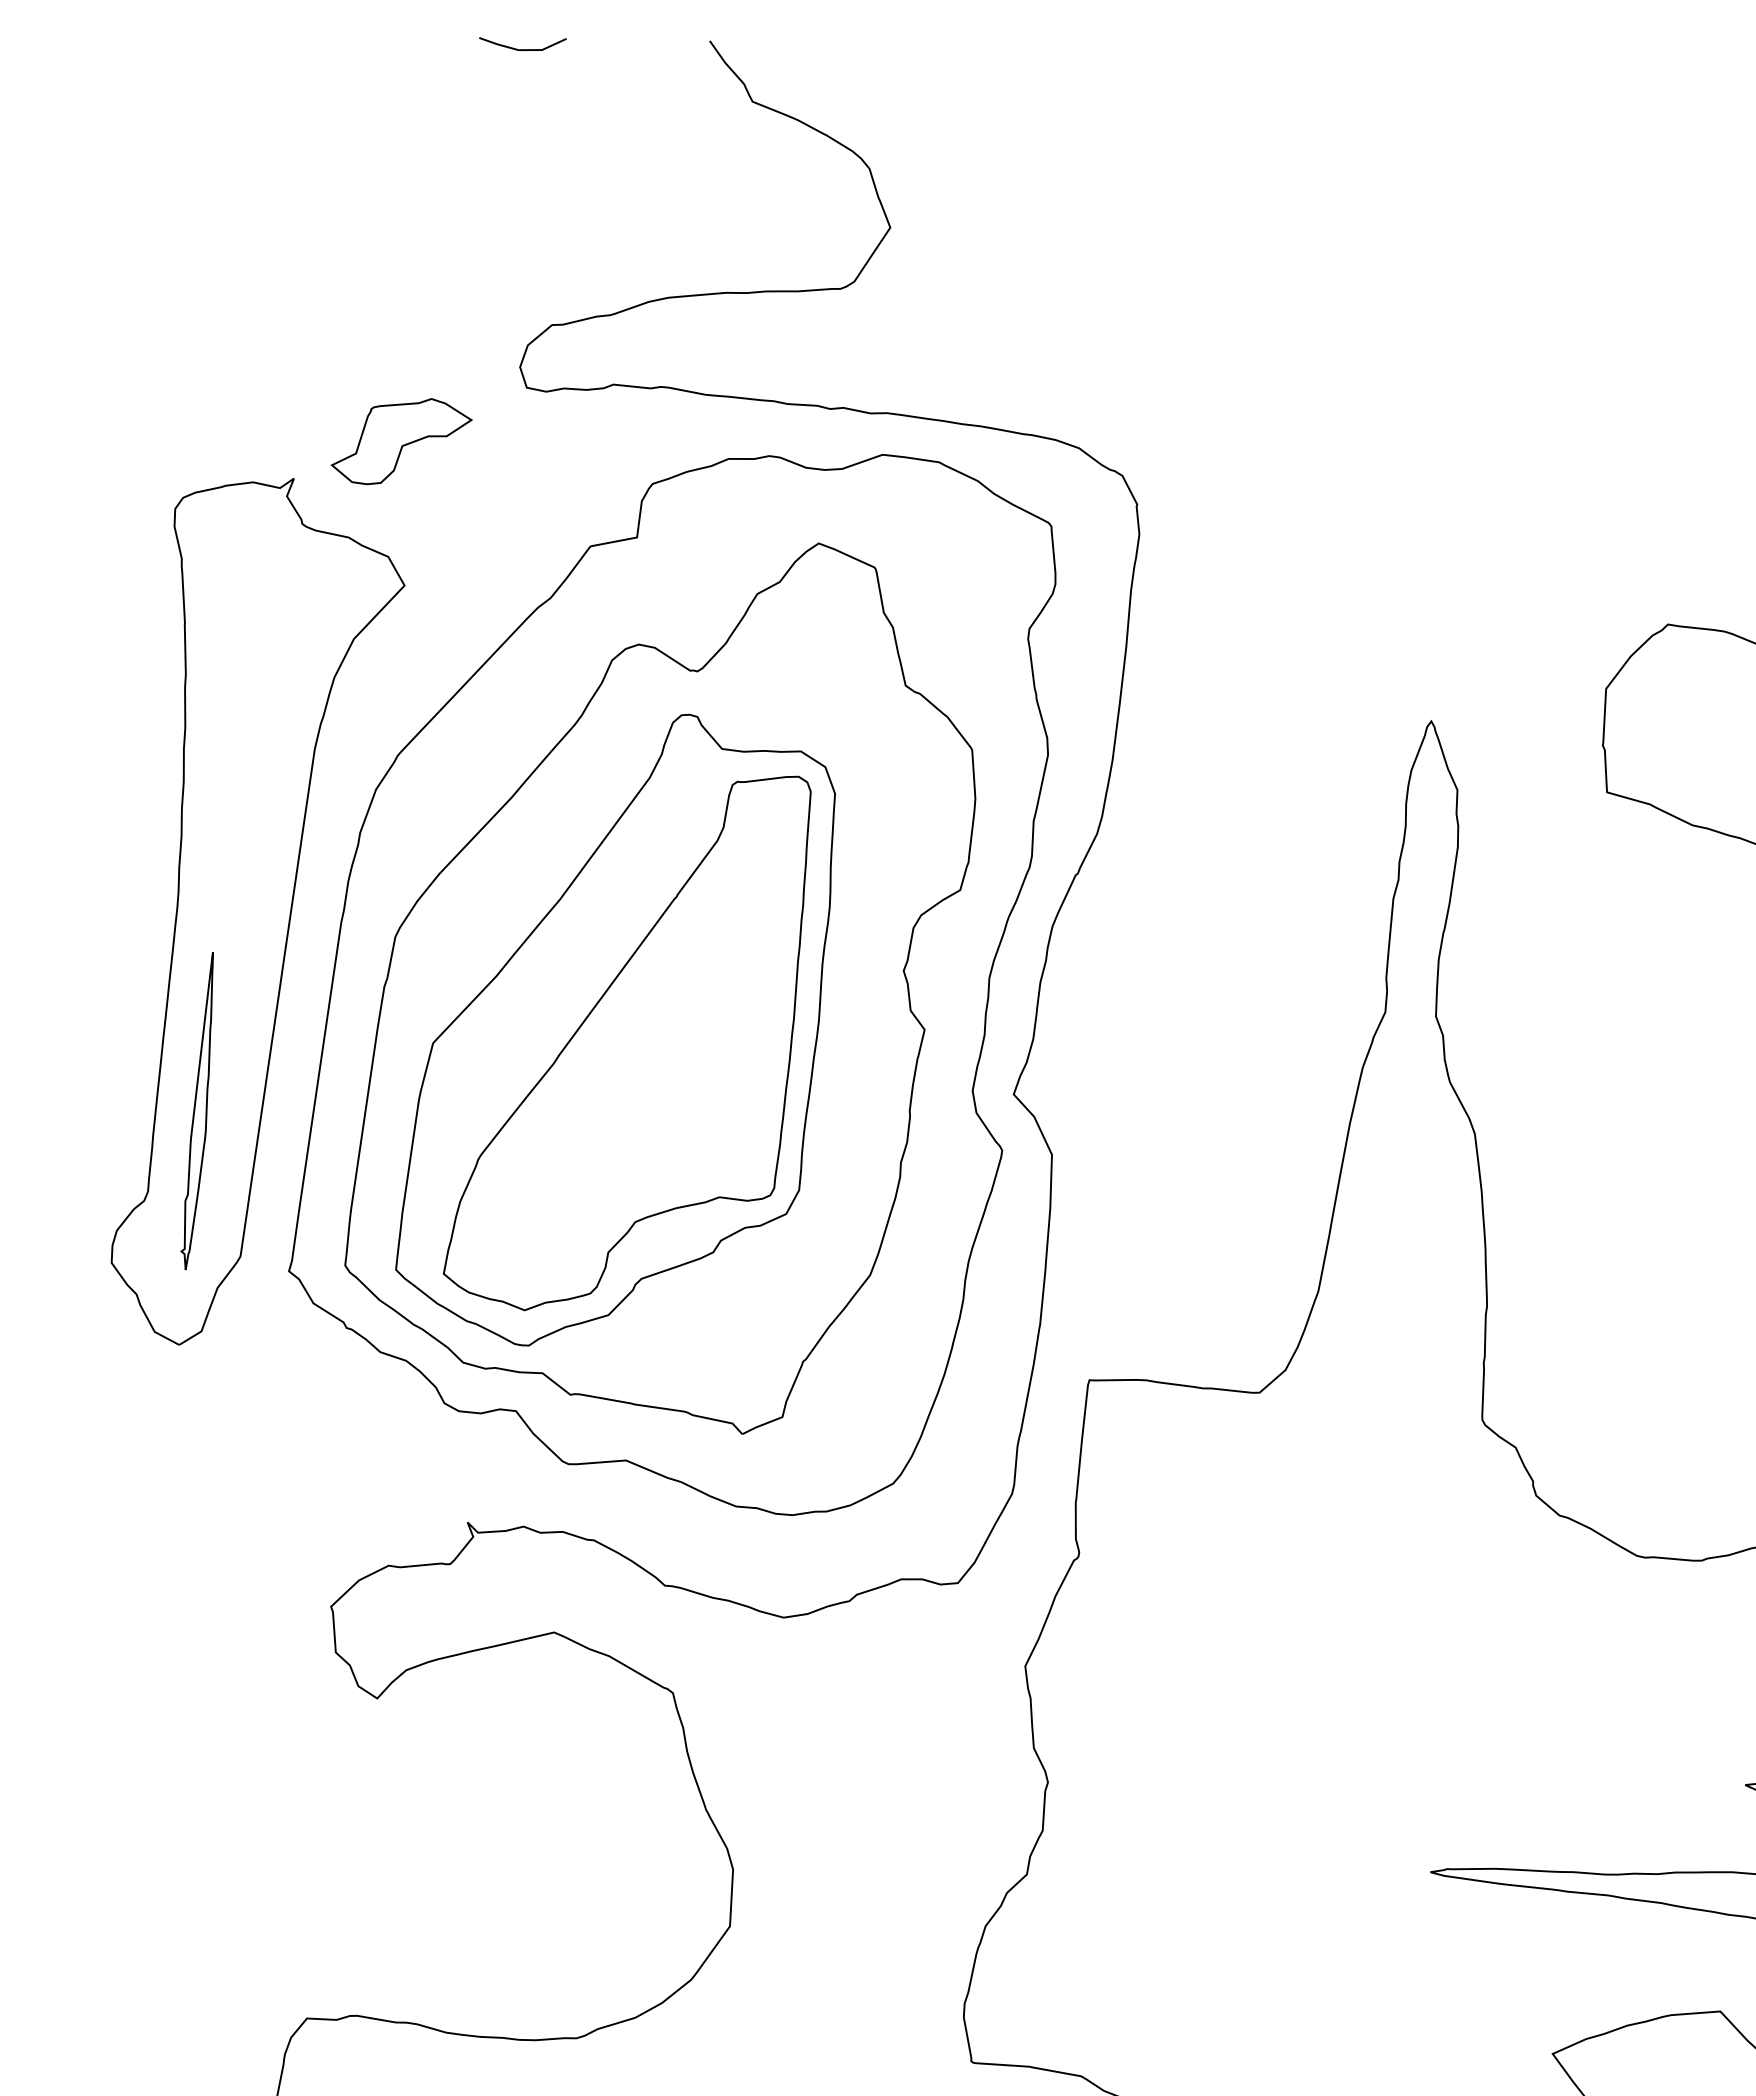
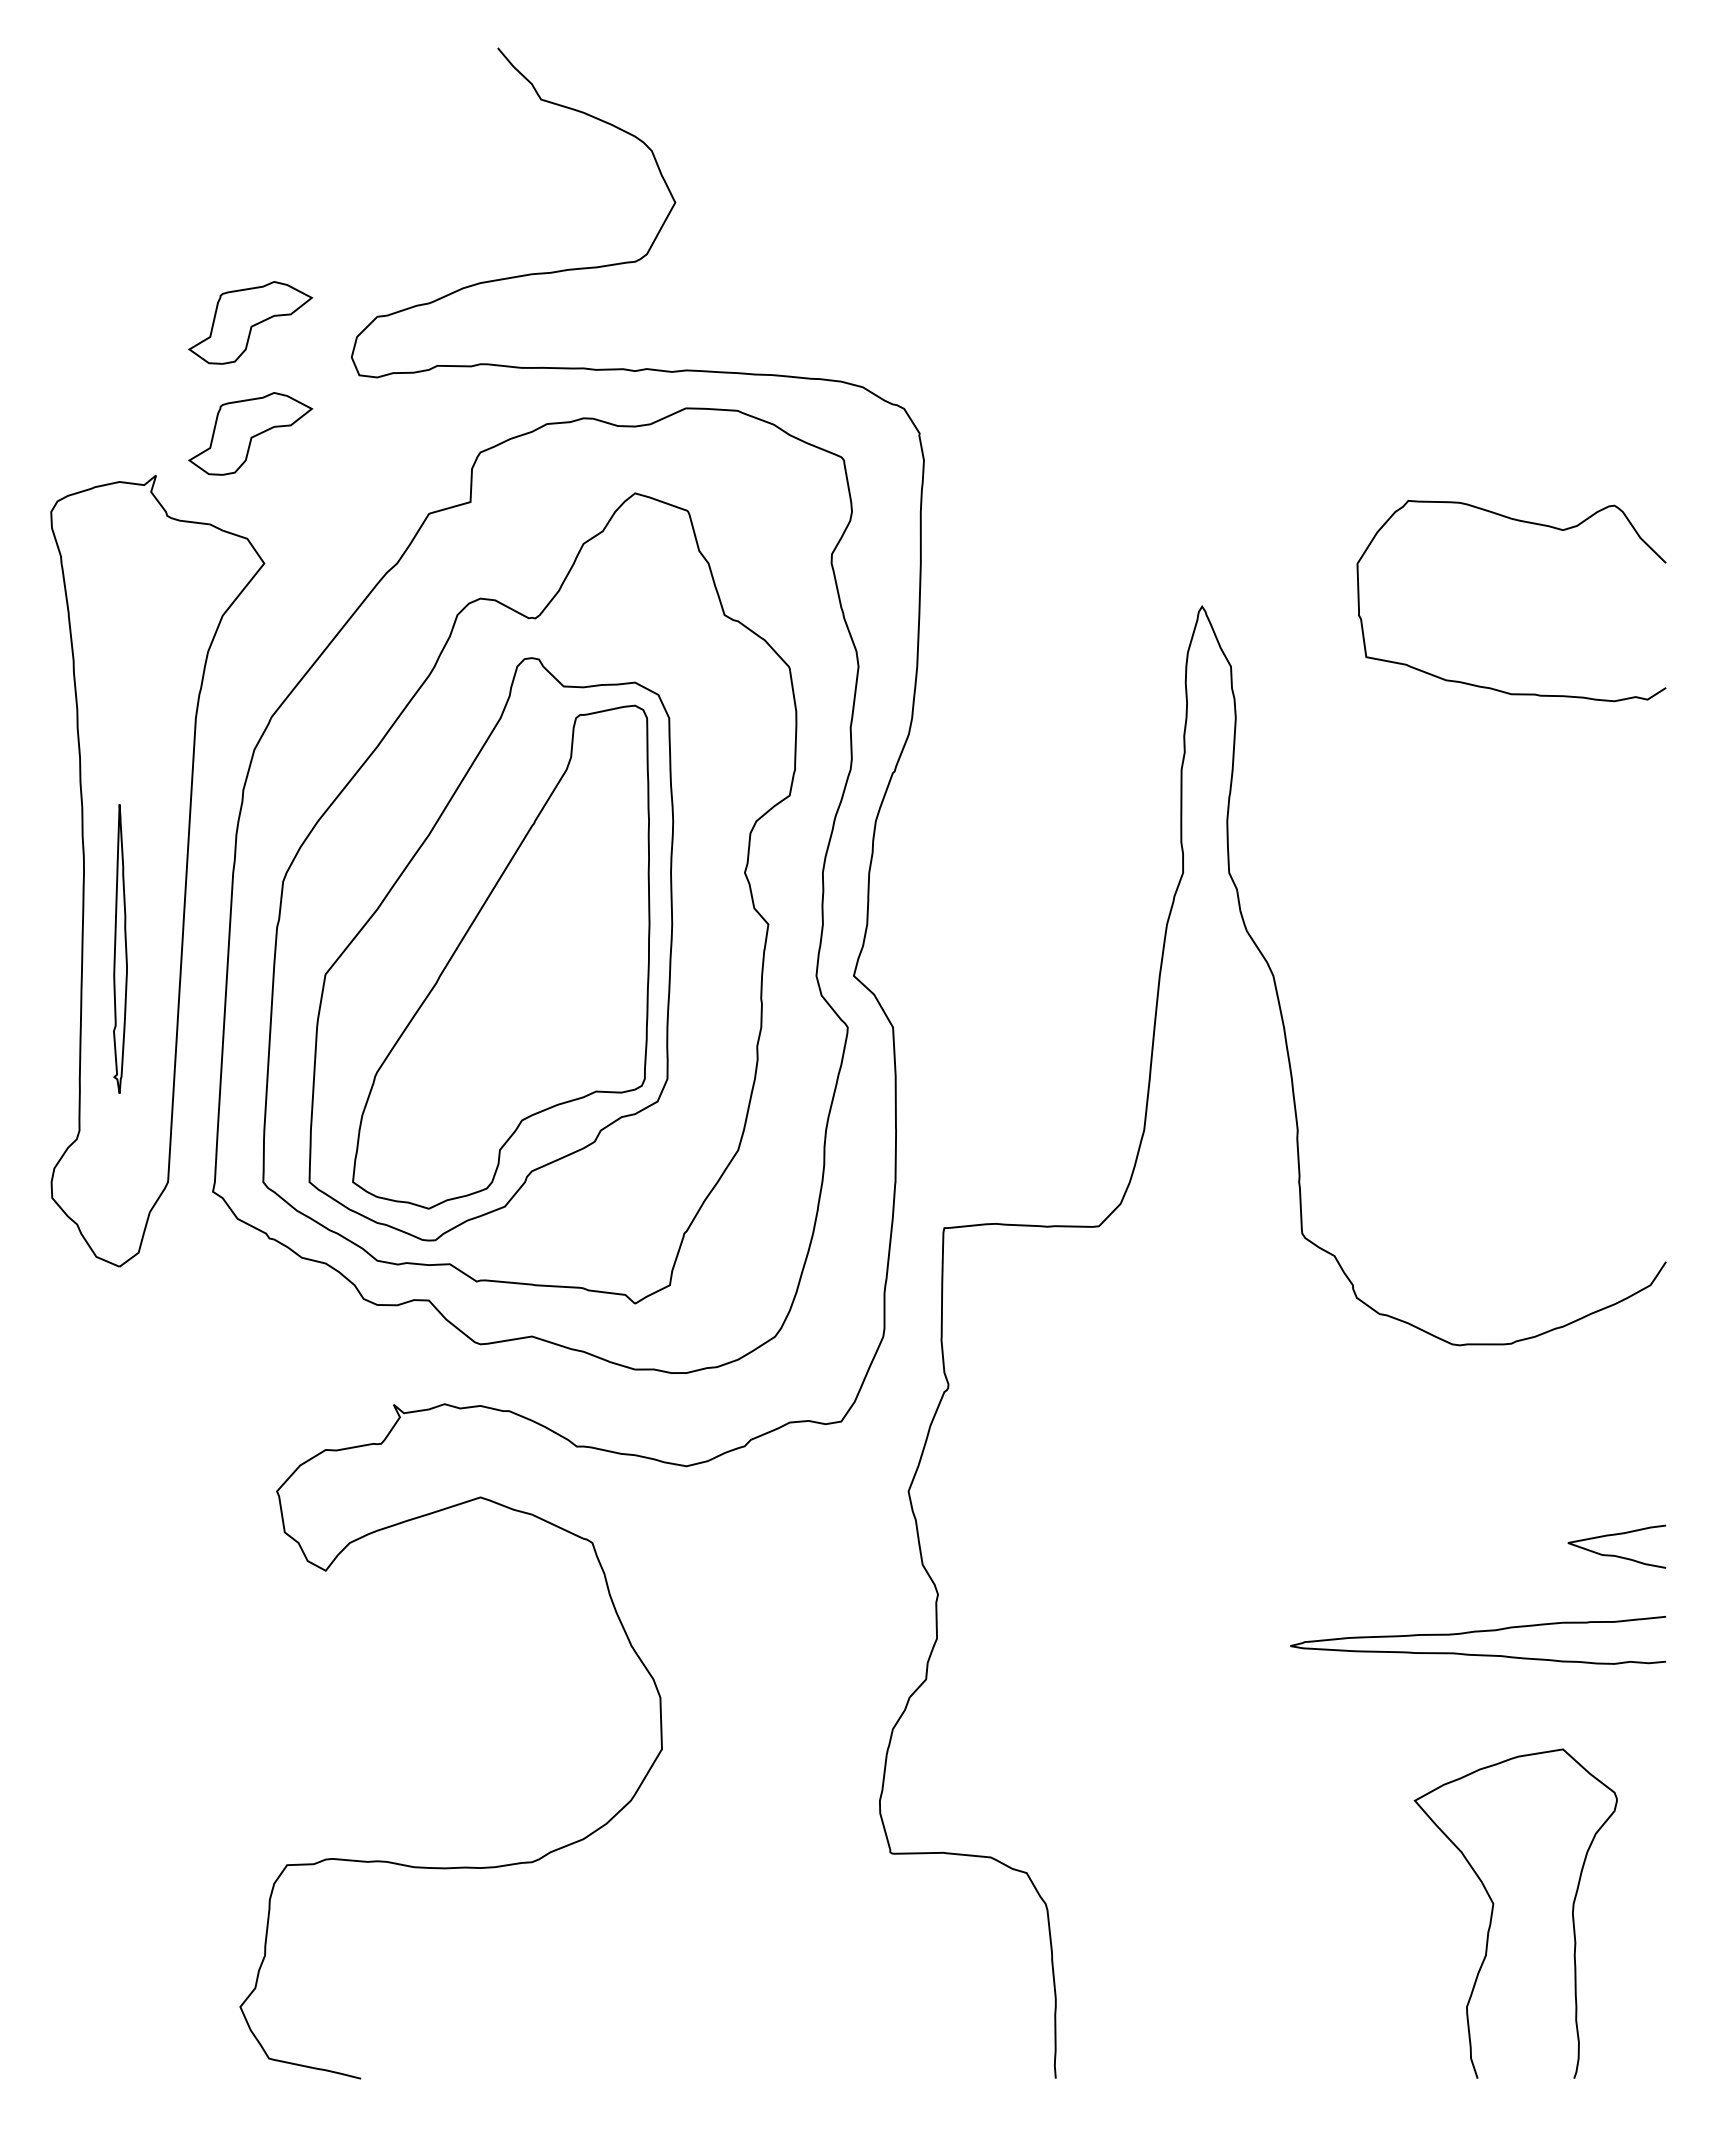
line: (522, 48) -> (329, 69), removed
part: (412, 319) -> (250, 322), added
part: (200, 1110) -> (120, 948), moved

